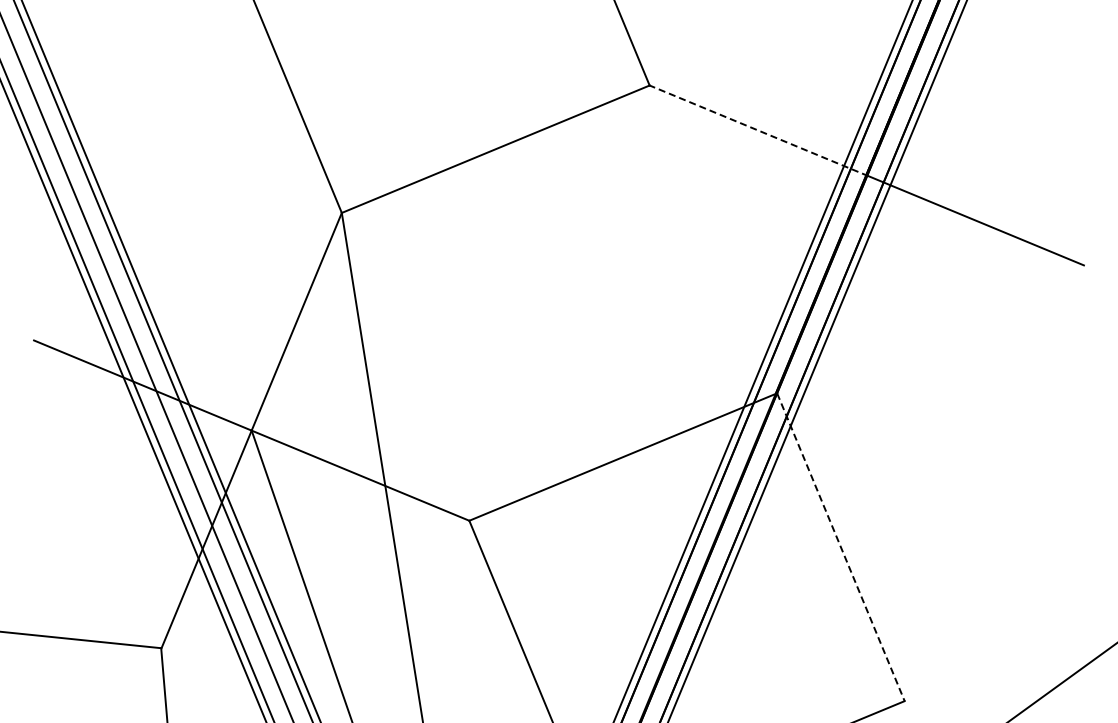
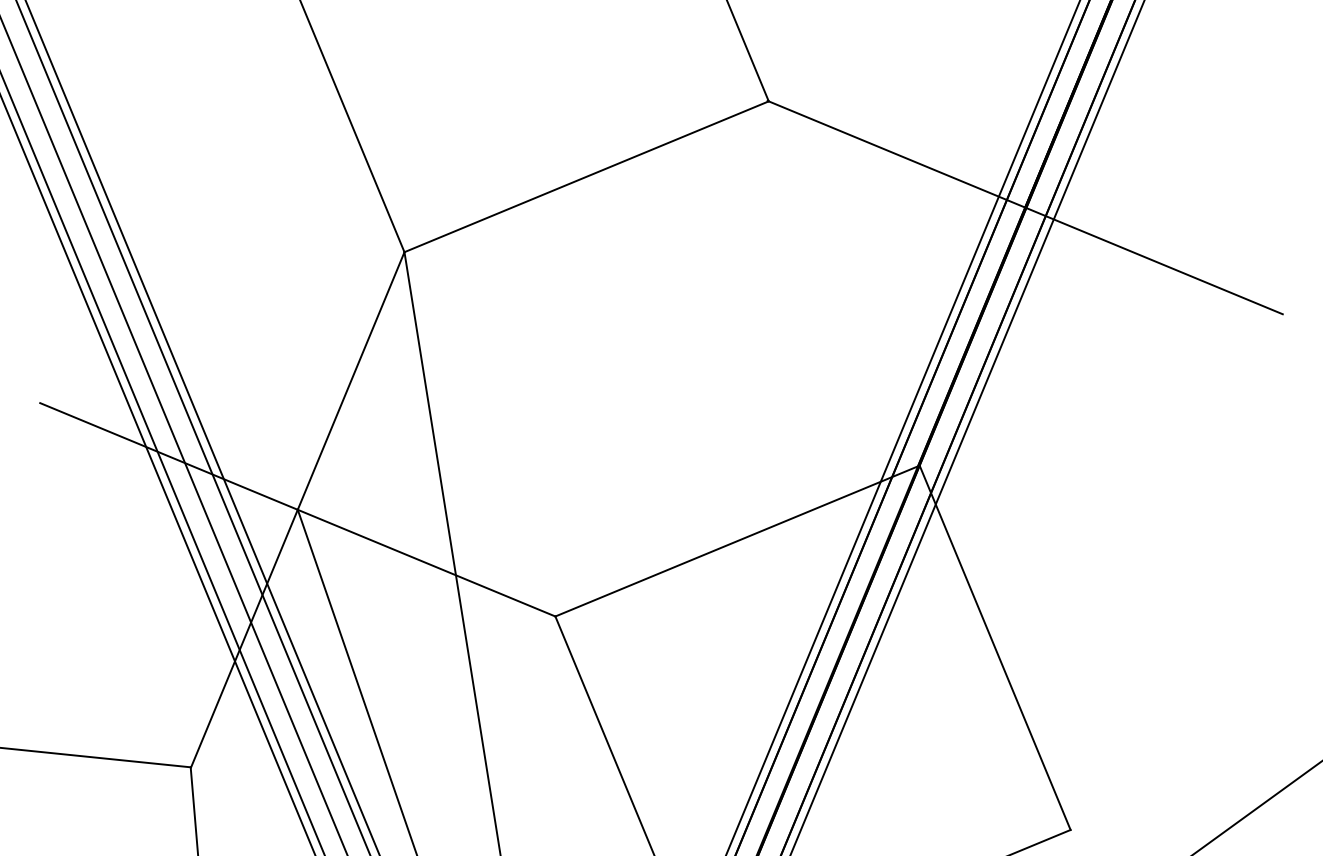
line: (757, 130) -> (896, 154), dashed -> solid
line: (840, 547) -> (994, 648), dashed -> solid

